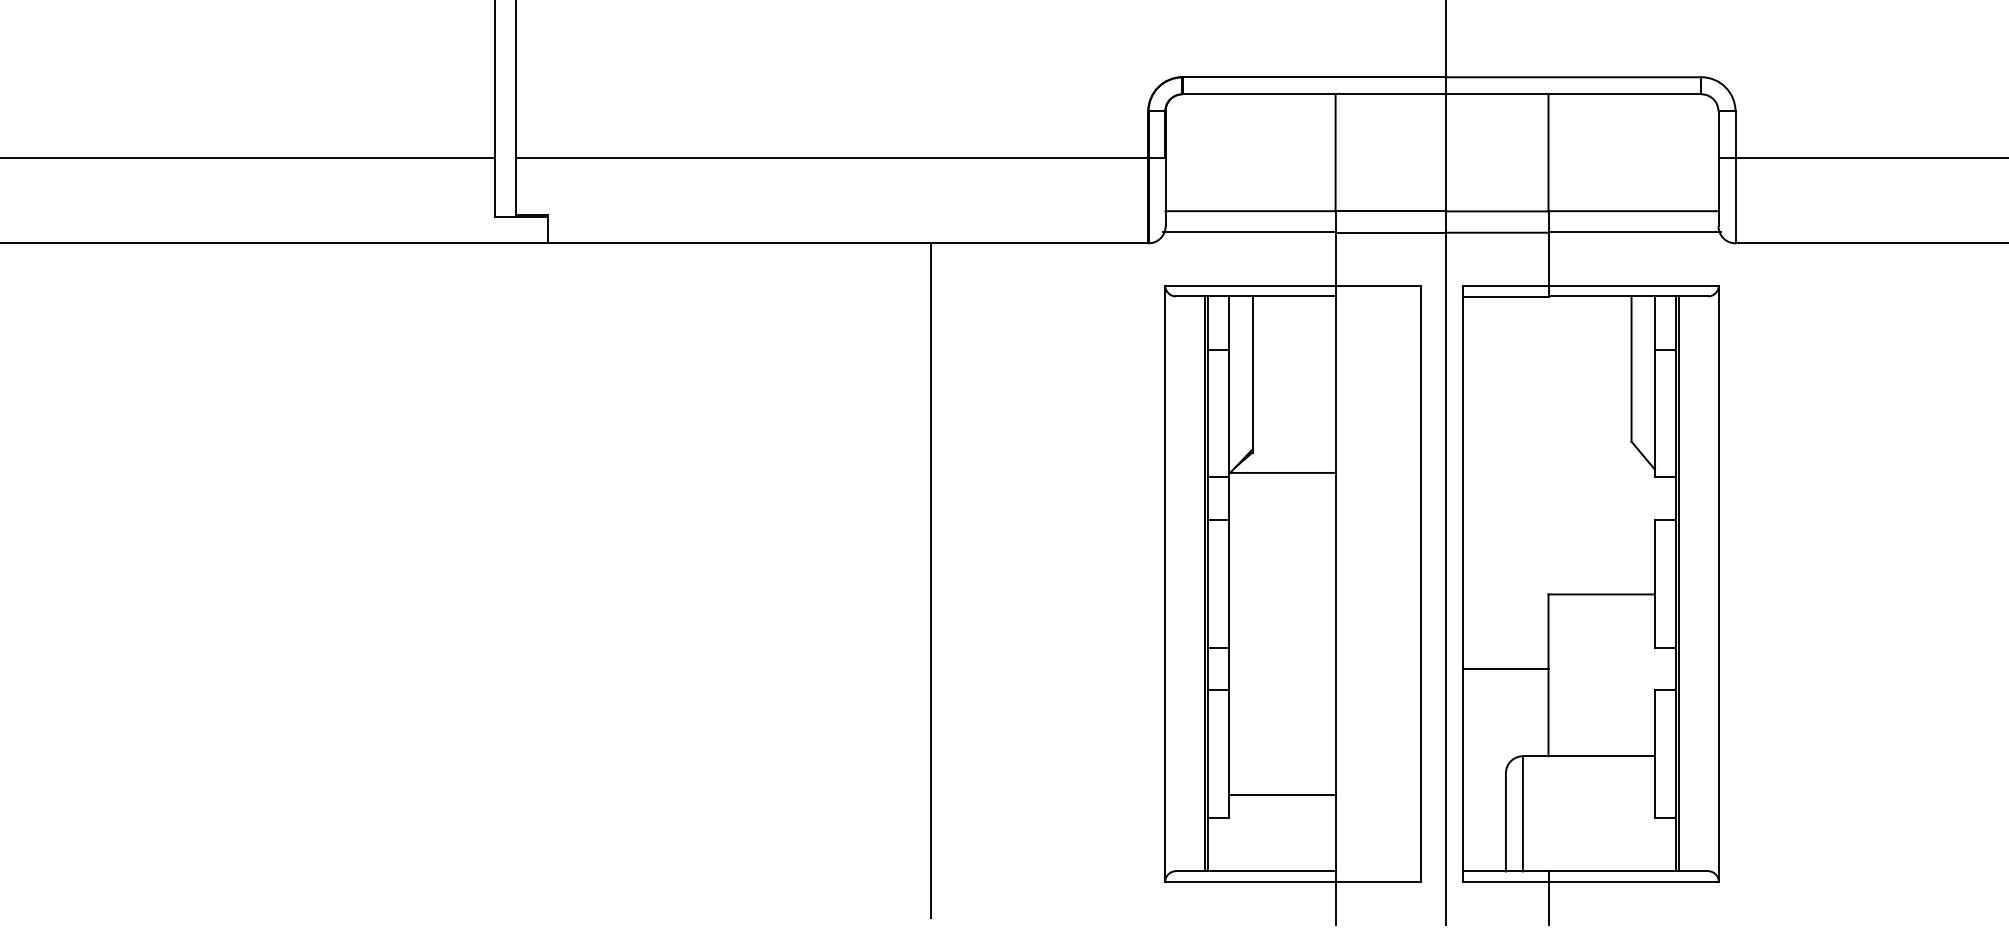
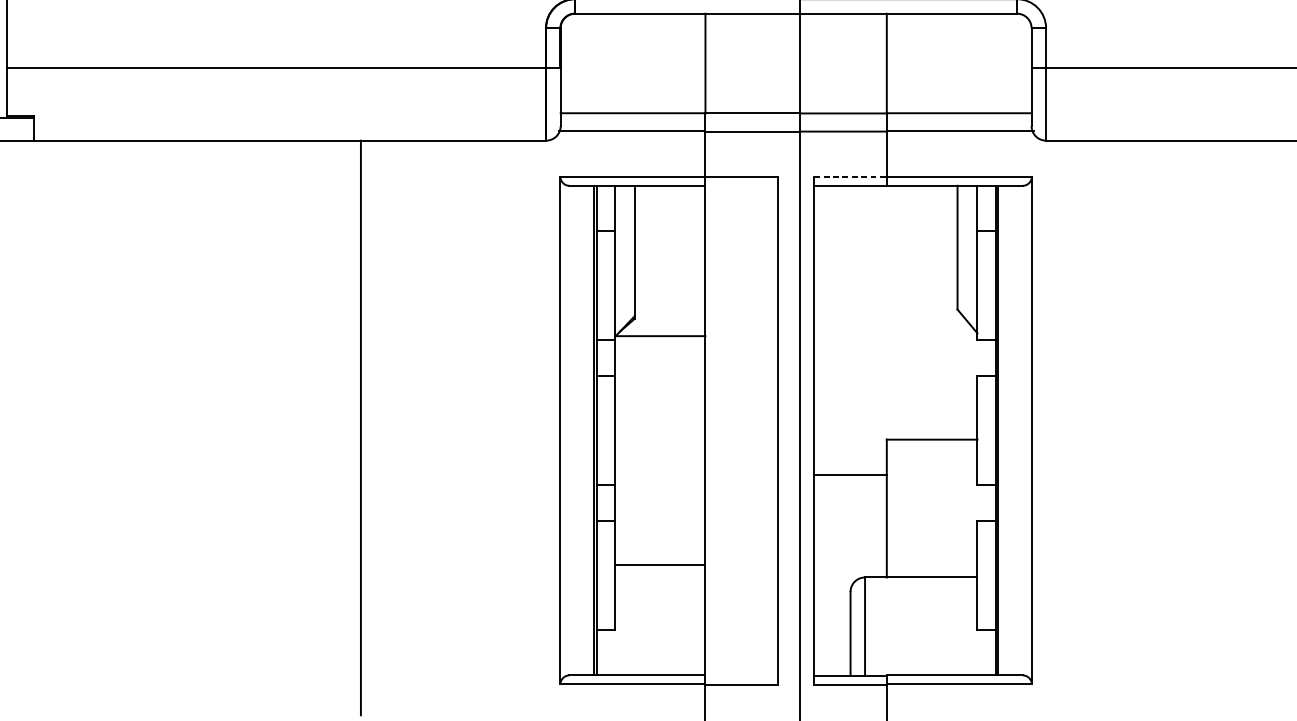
line: (1505, 285) -> (850, 176), solid -> dashed
line: (1505, 669) -> (850, 475), moved
line: (1282, 794) -> (660, 564), moved

